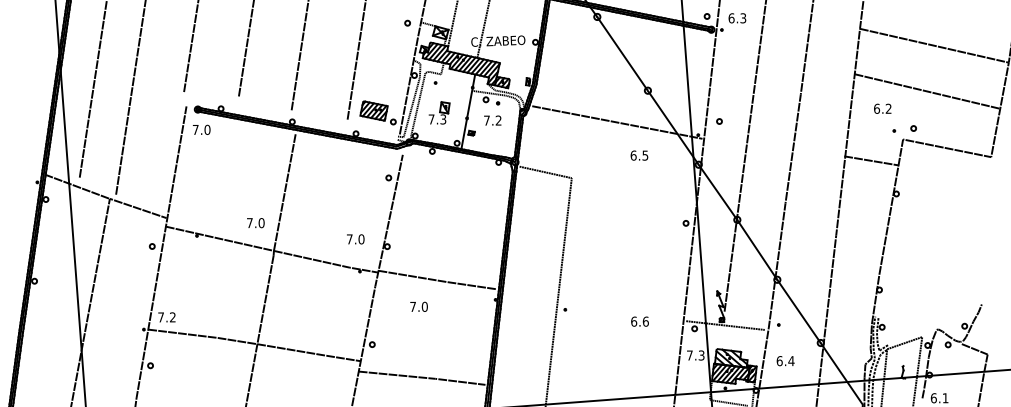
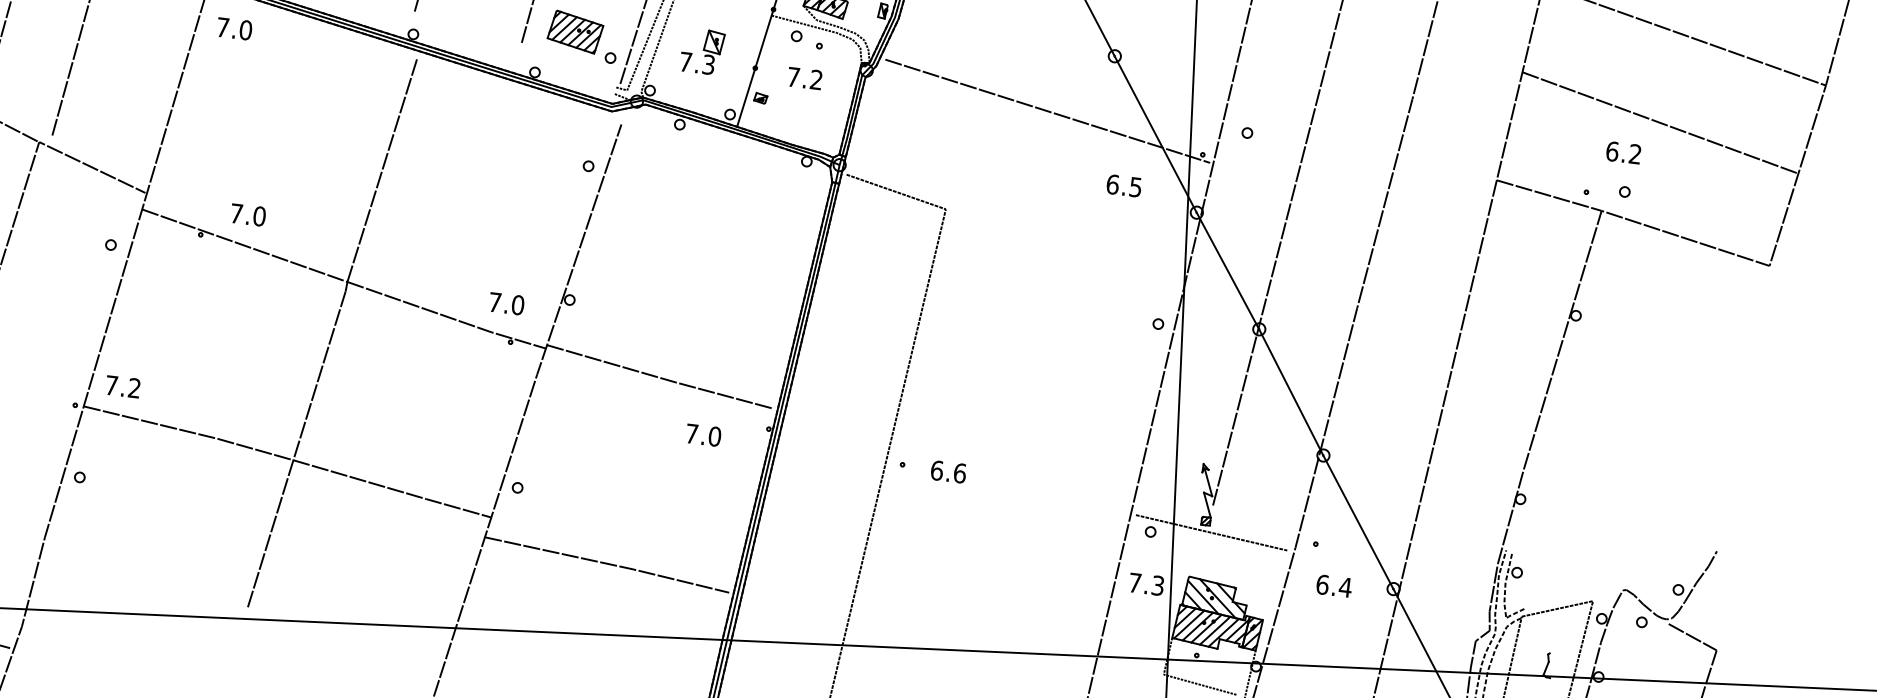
text: (882, 108) -> (1623, 152), moved
text: (639, 155) -> (1124, 185), moved
line: (871, 160) -> (1548, 194), moved
text: (255, 223) -> (247, 215), moved
text: (355, 239) -> (506, 304), moved
text: (418, 306) -> (702, 434), moved
text: (639, 321) -> (947, 471), moved
text: (785, 361) -> (1333, 586), moved

